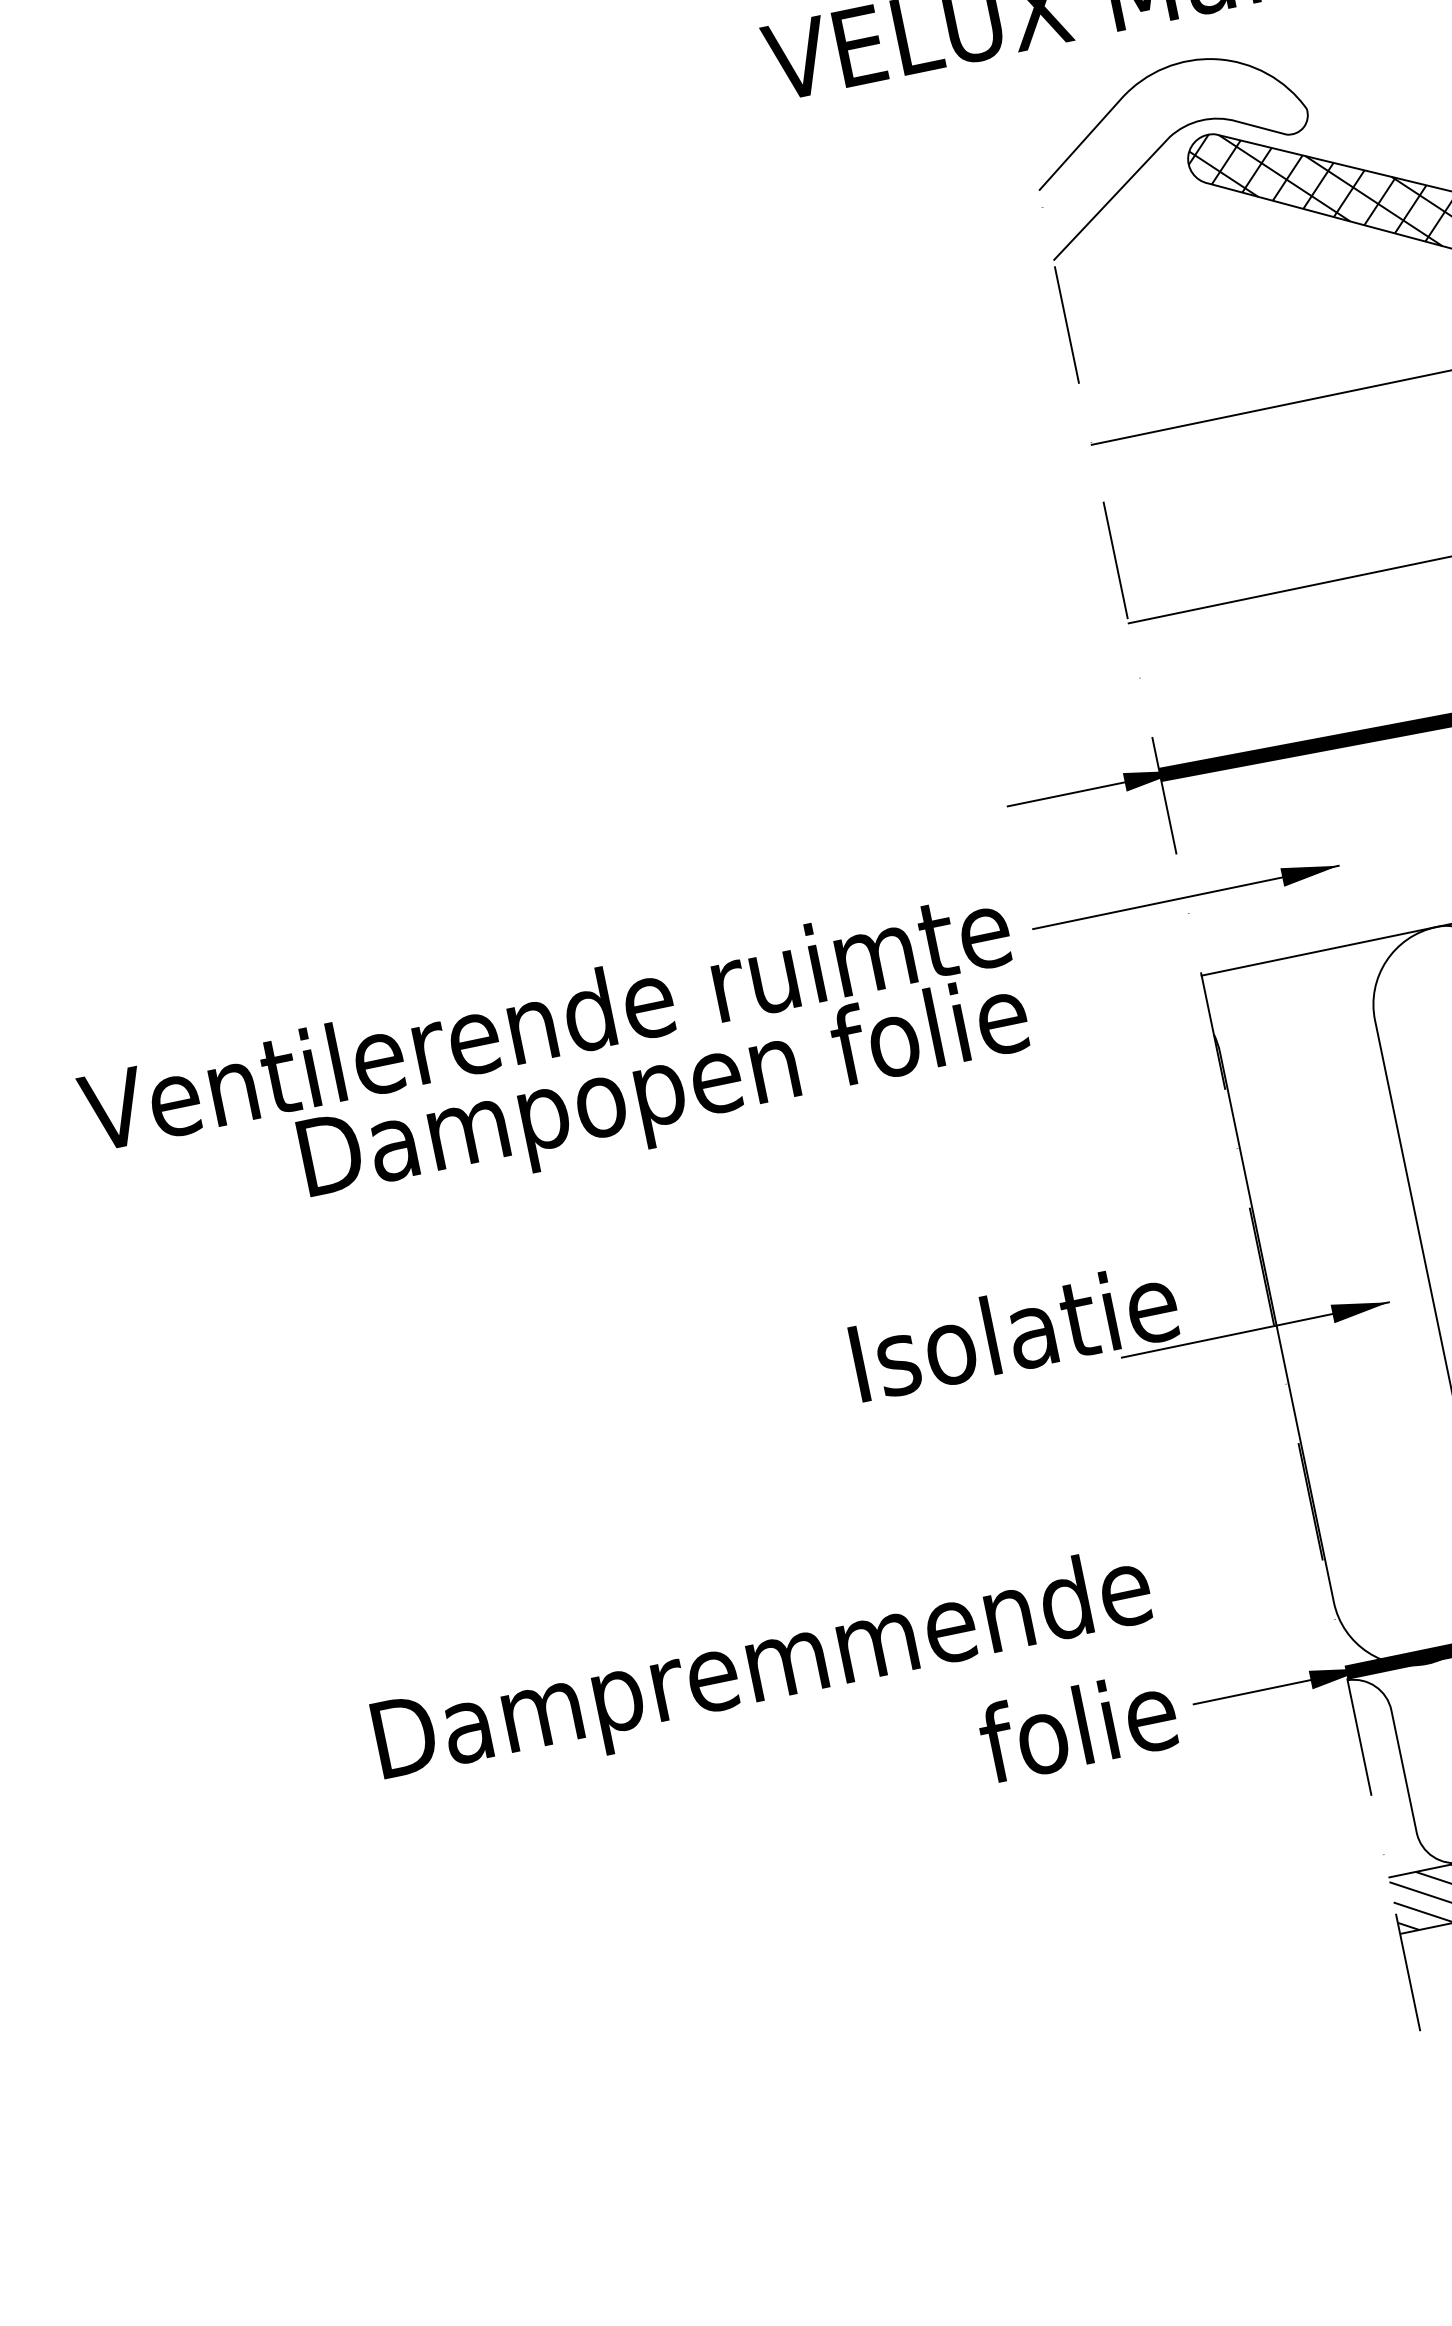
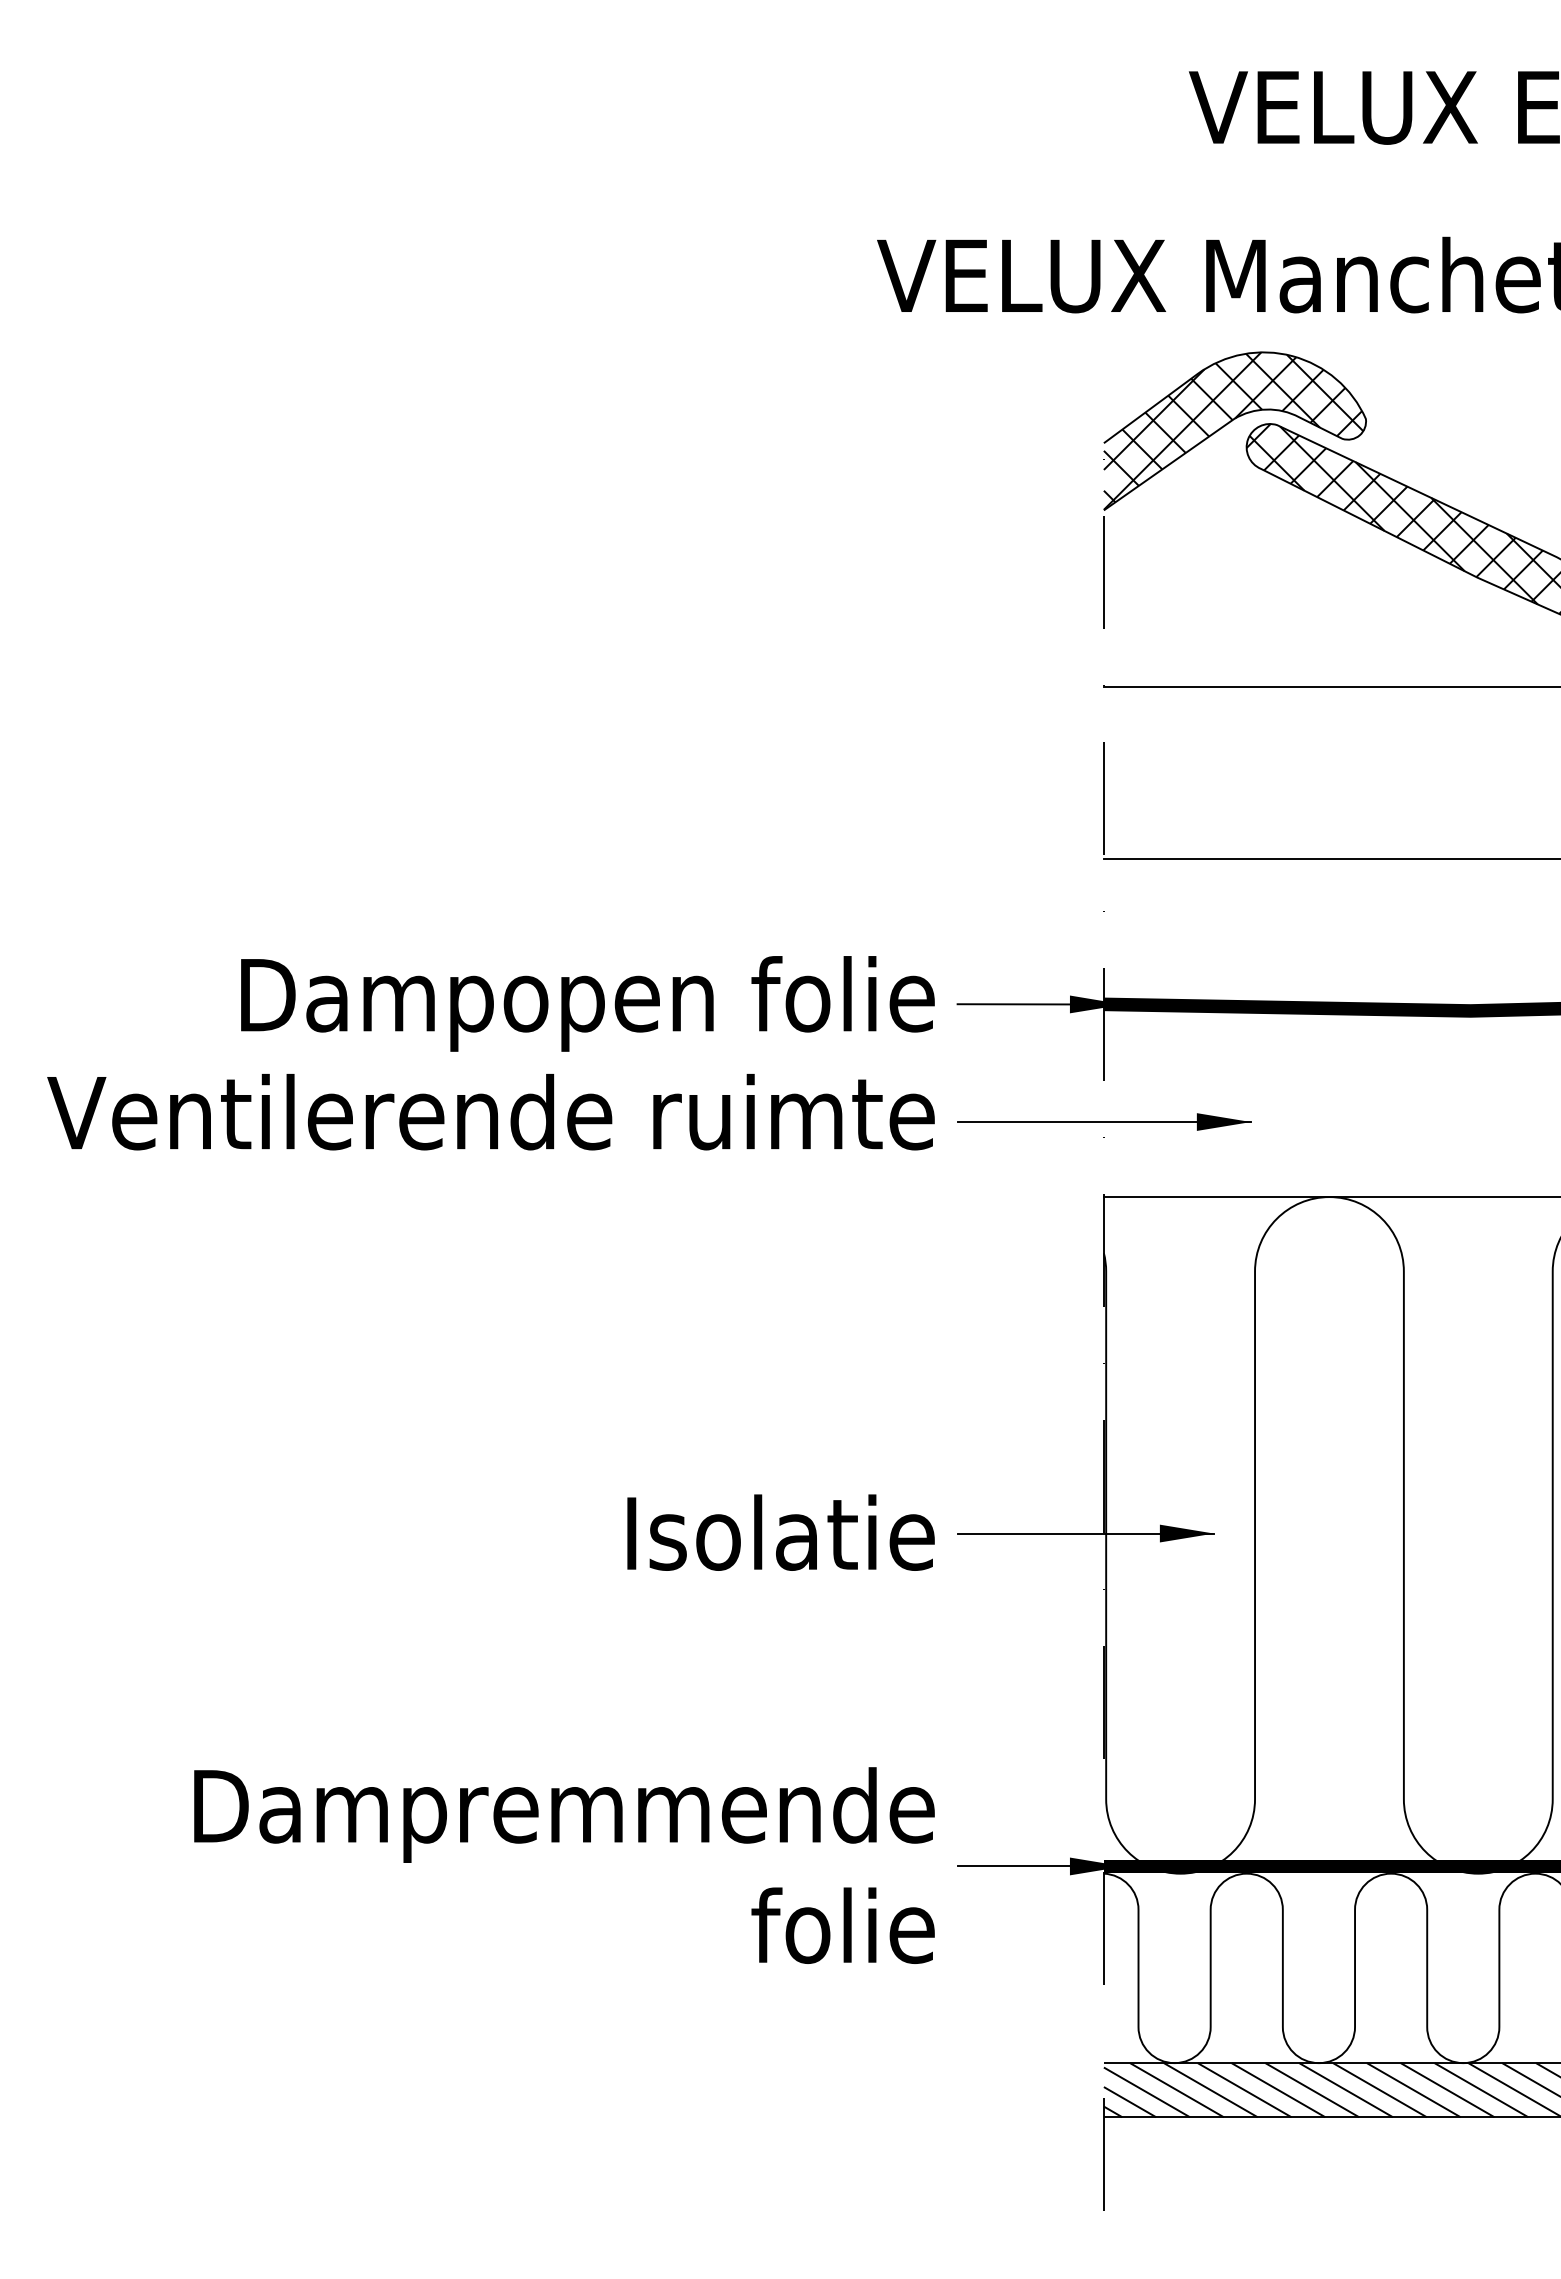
hatch: (1171, 149) -> (1233, 430), added
text: (665, 1093) -> (587, 1003), moved
text: (1014, 1331) -> (780, 1532), moved
text: (775, 1723) -> (564, 1865), moved

